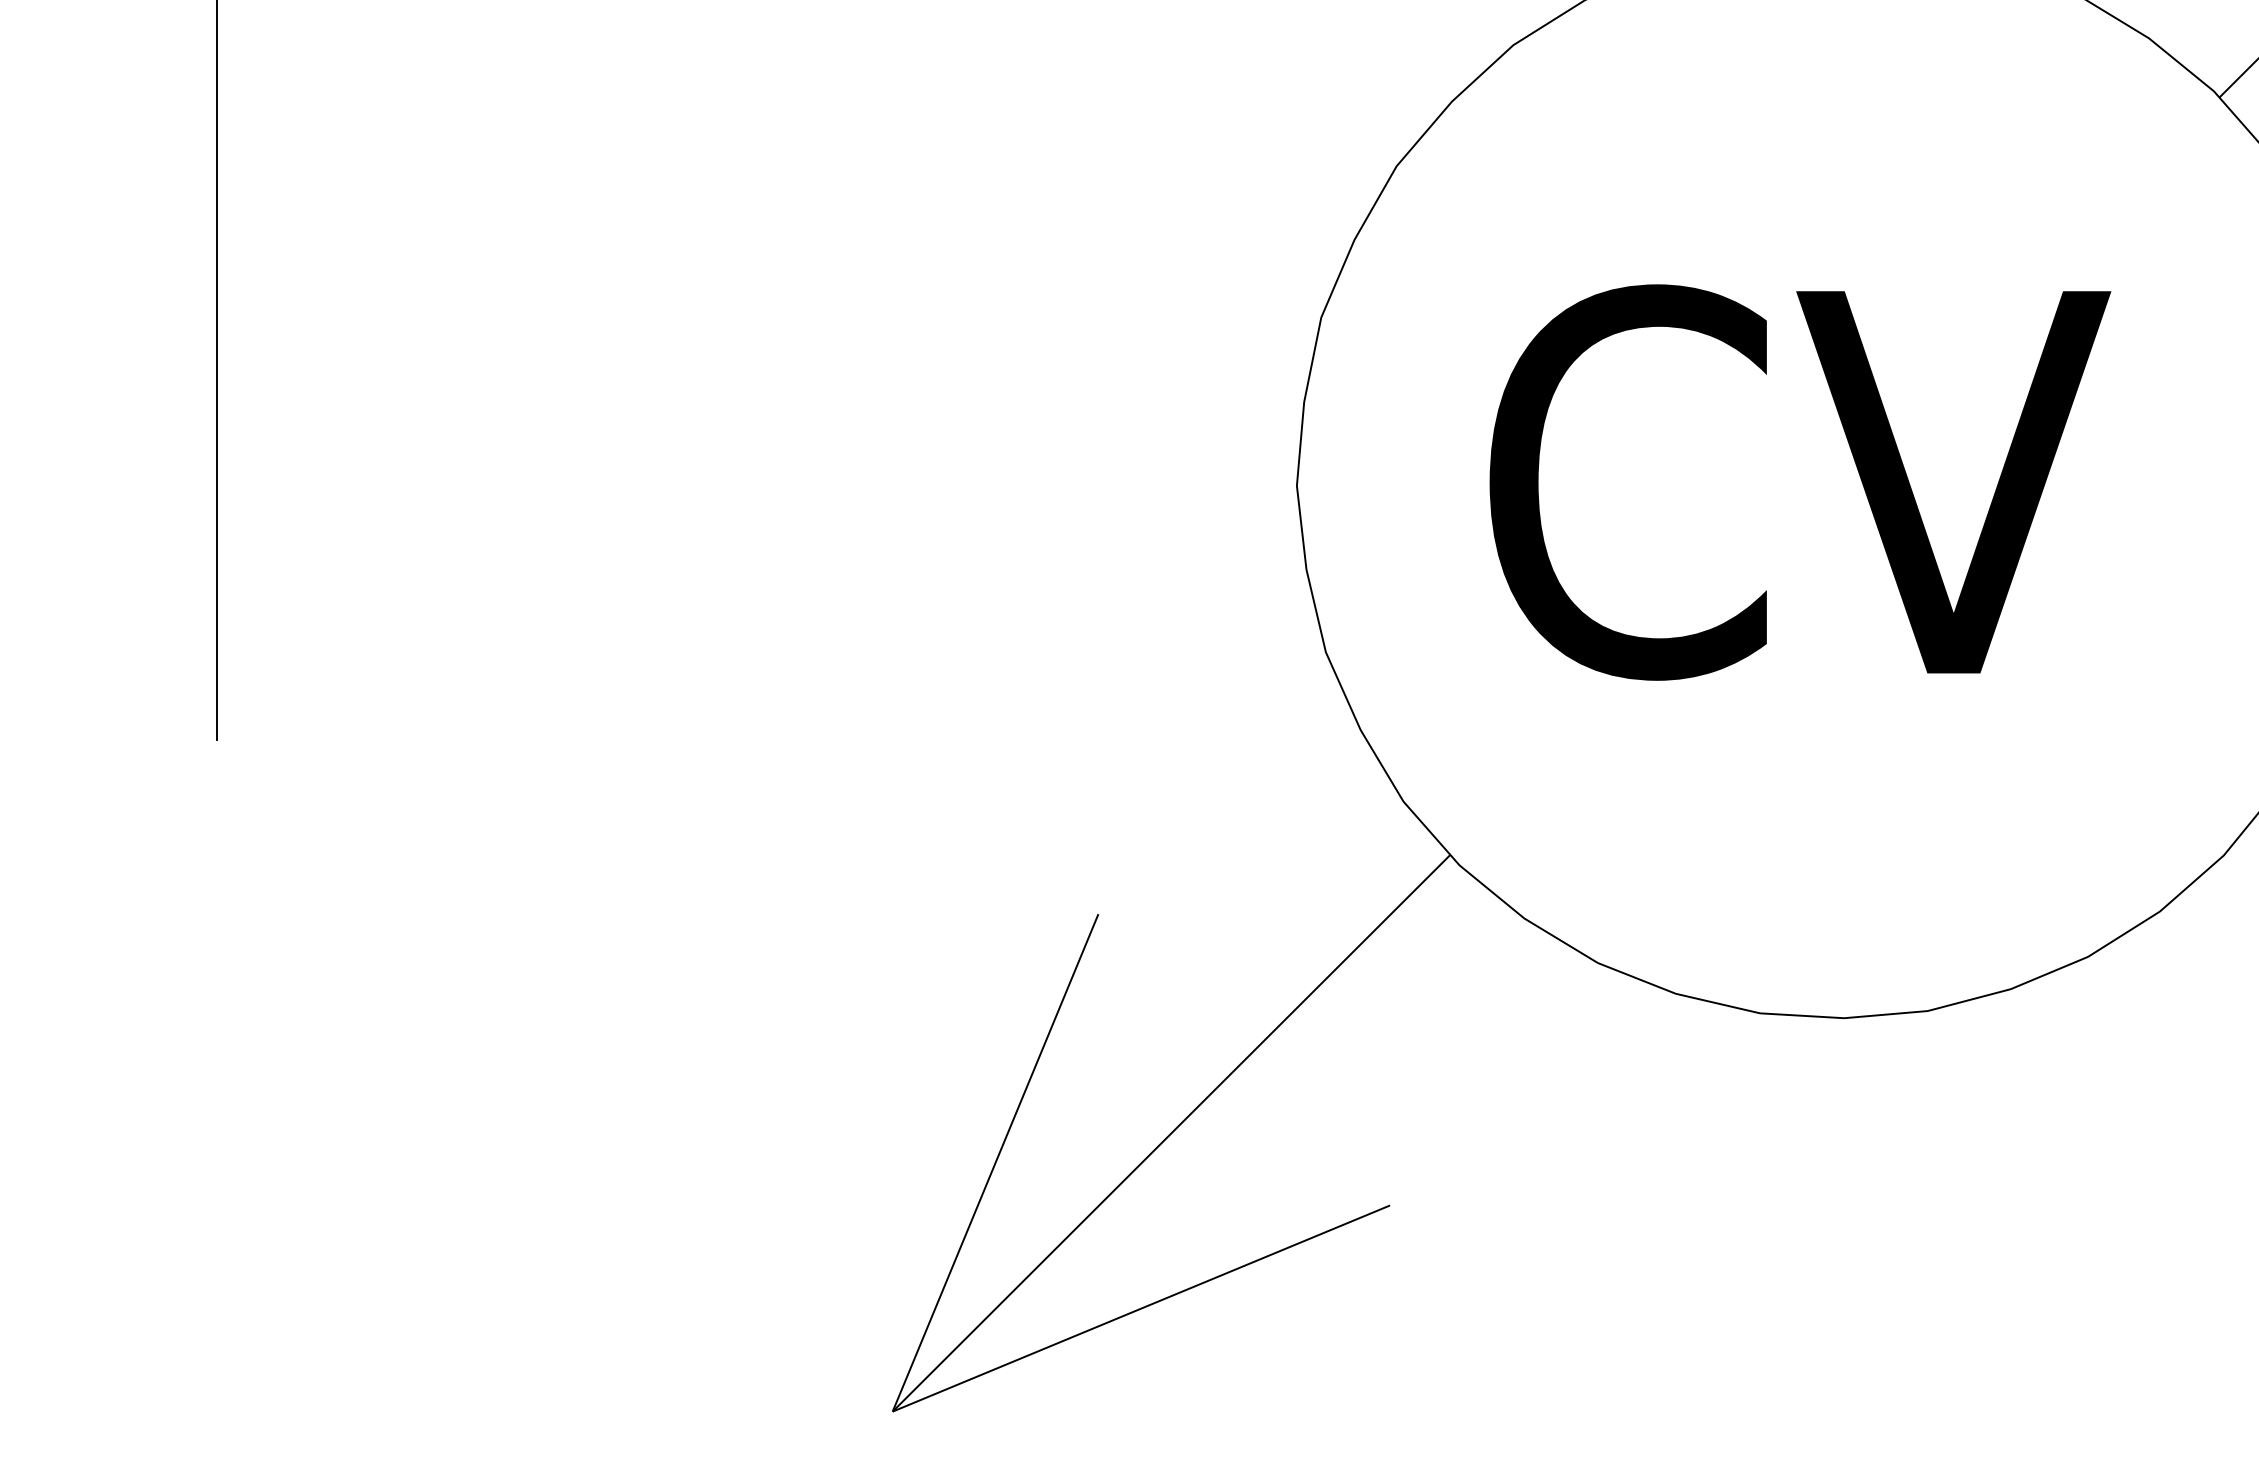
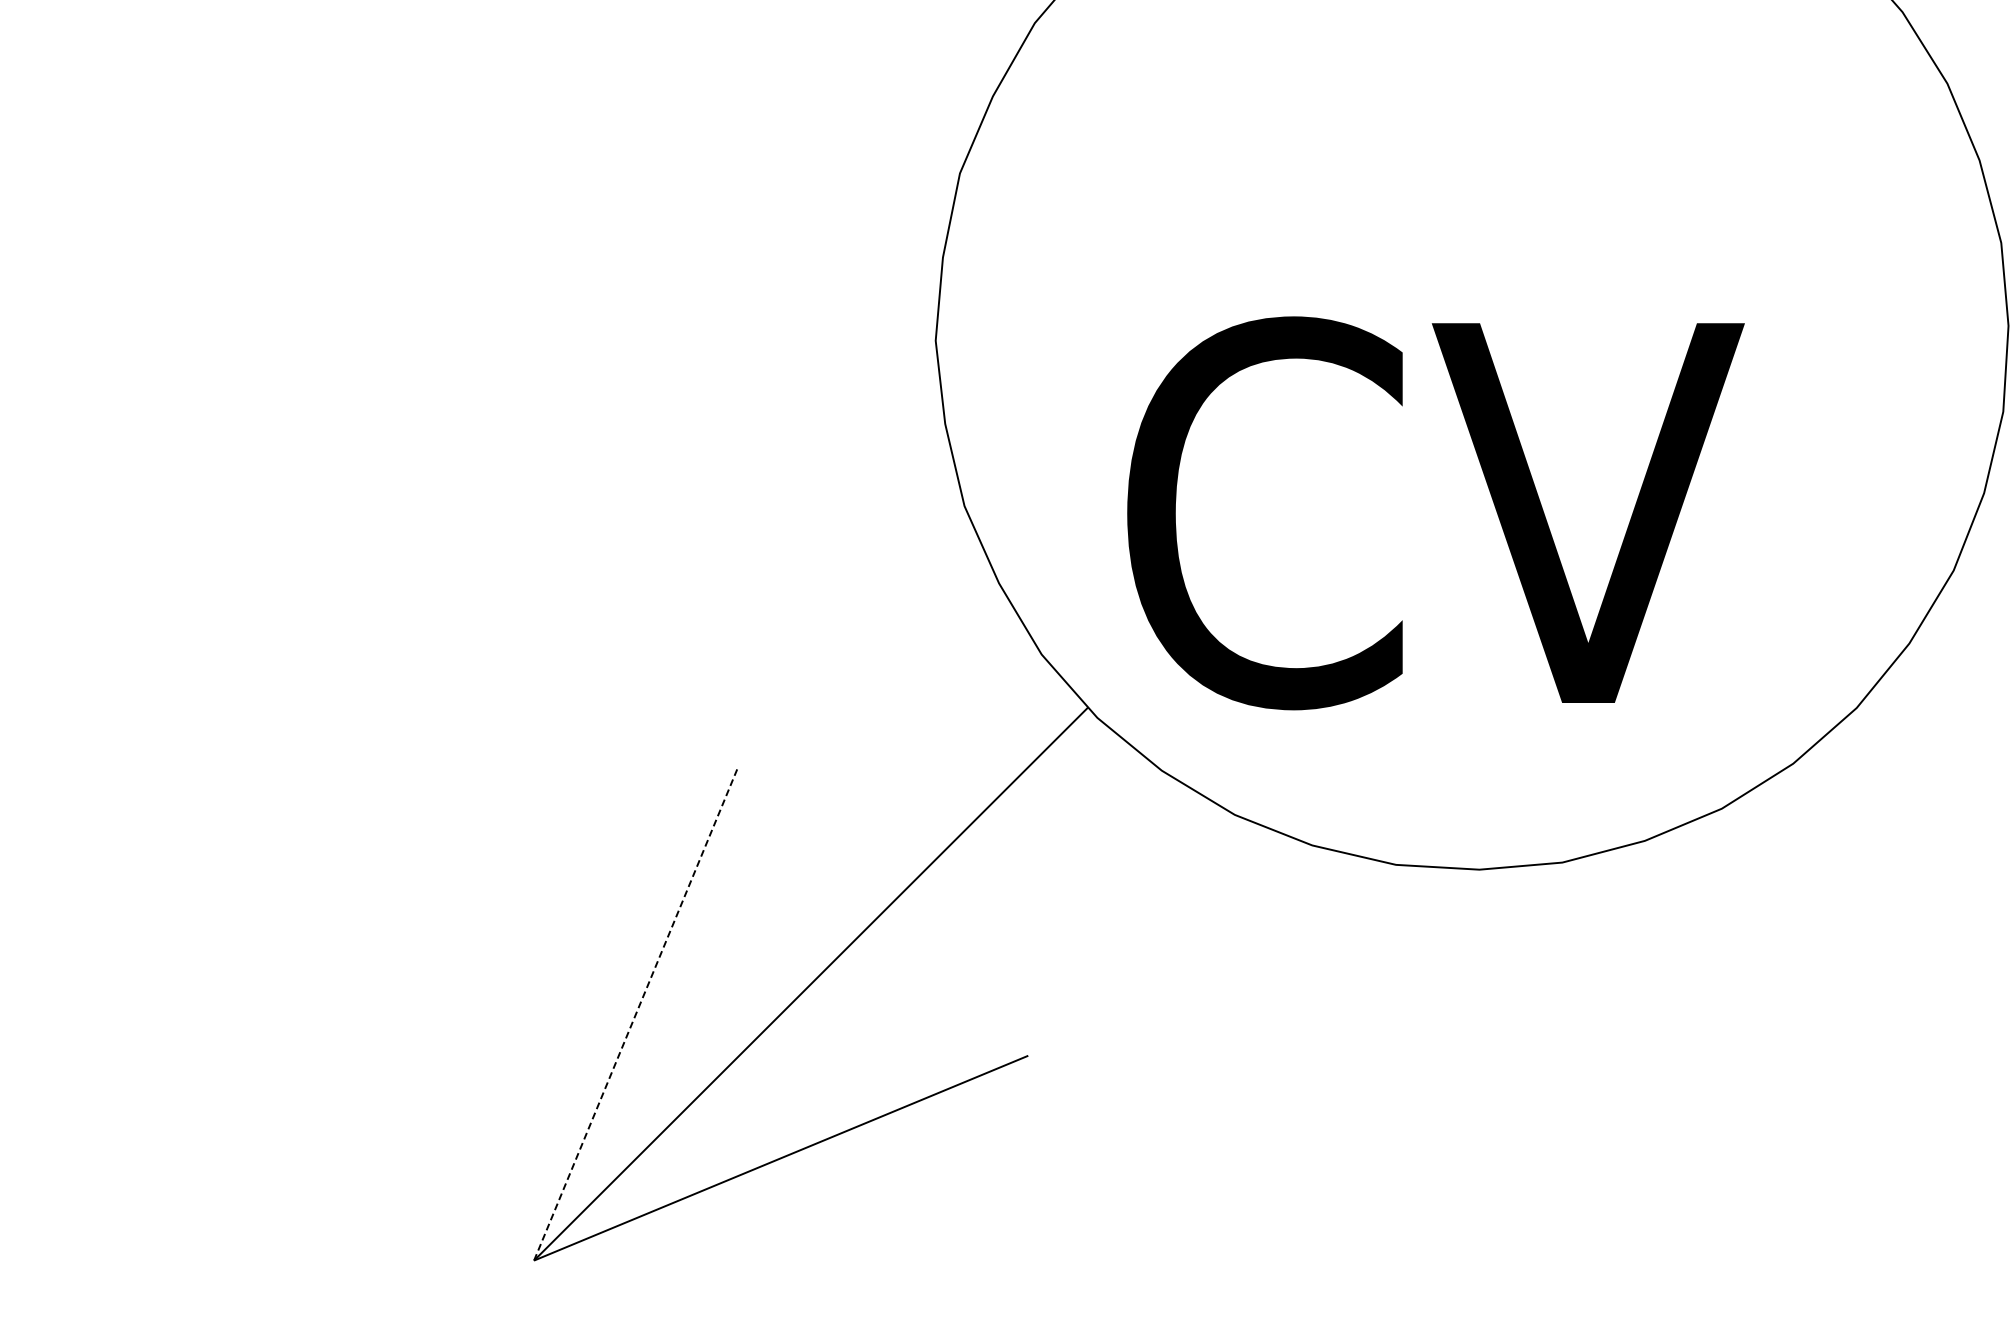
text: (1800, 482) -> (1436, 513), moved
line: (995, 1162) -> (636, 1013), solid -> dashed

